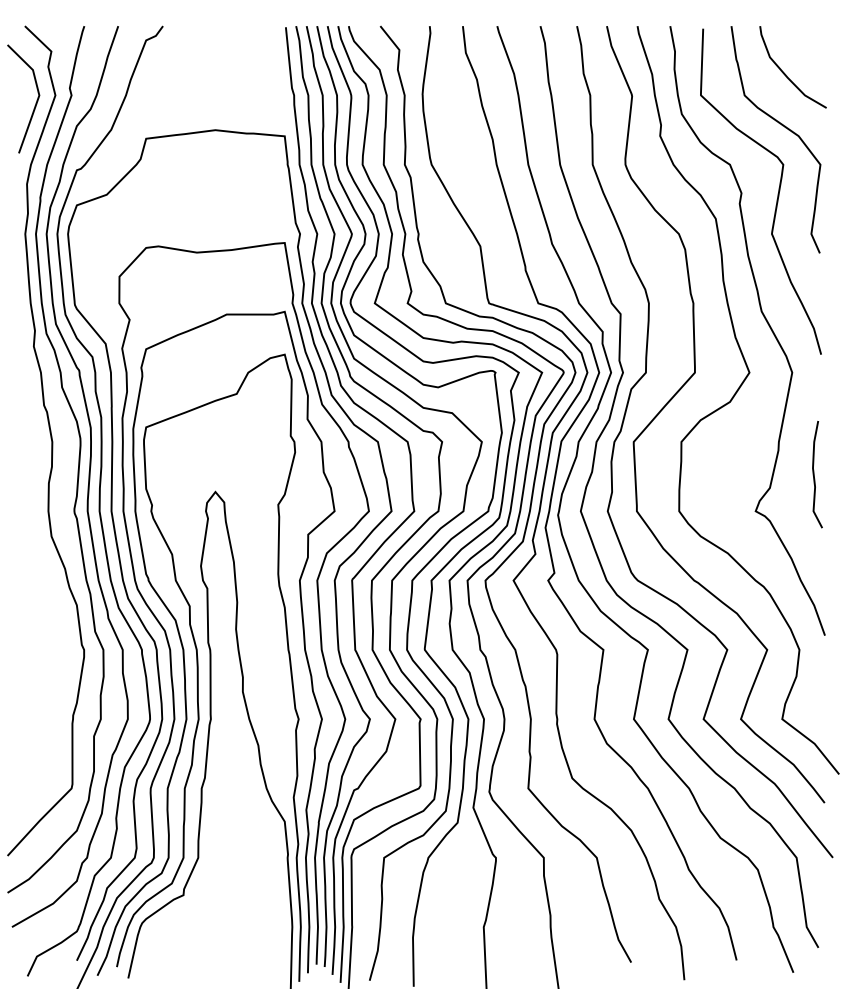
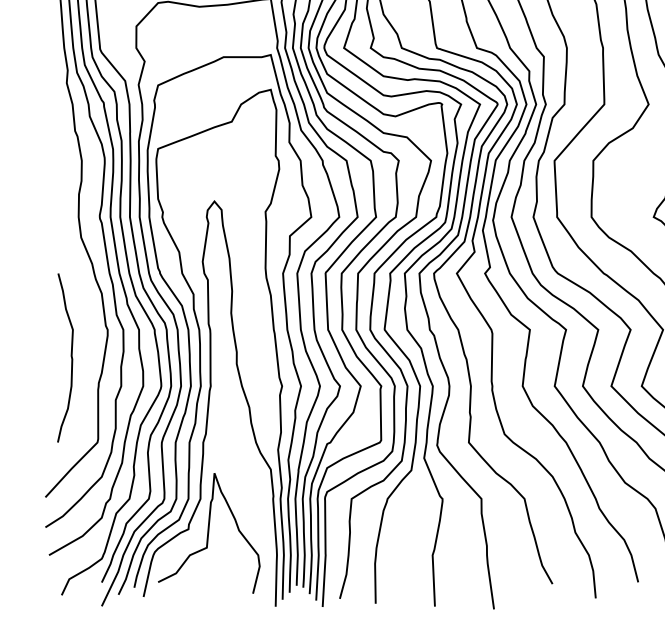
curve: (38, 681) -> (70, 355), added
curve: (208, 900) -> (208, 533), added

